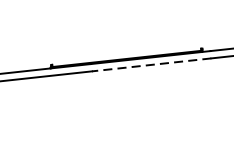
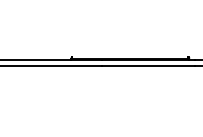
line: (151, 64) -> (148, 65), dashed -> solid

